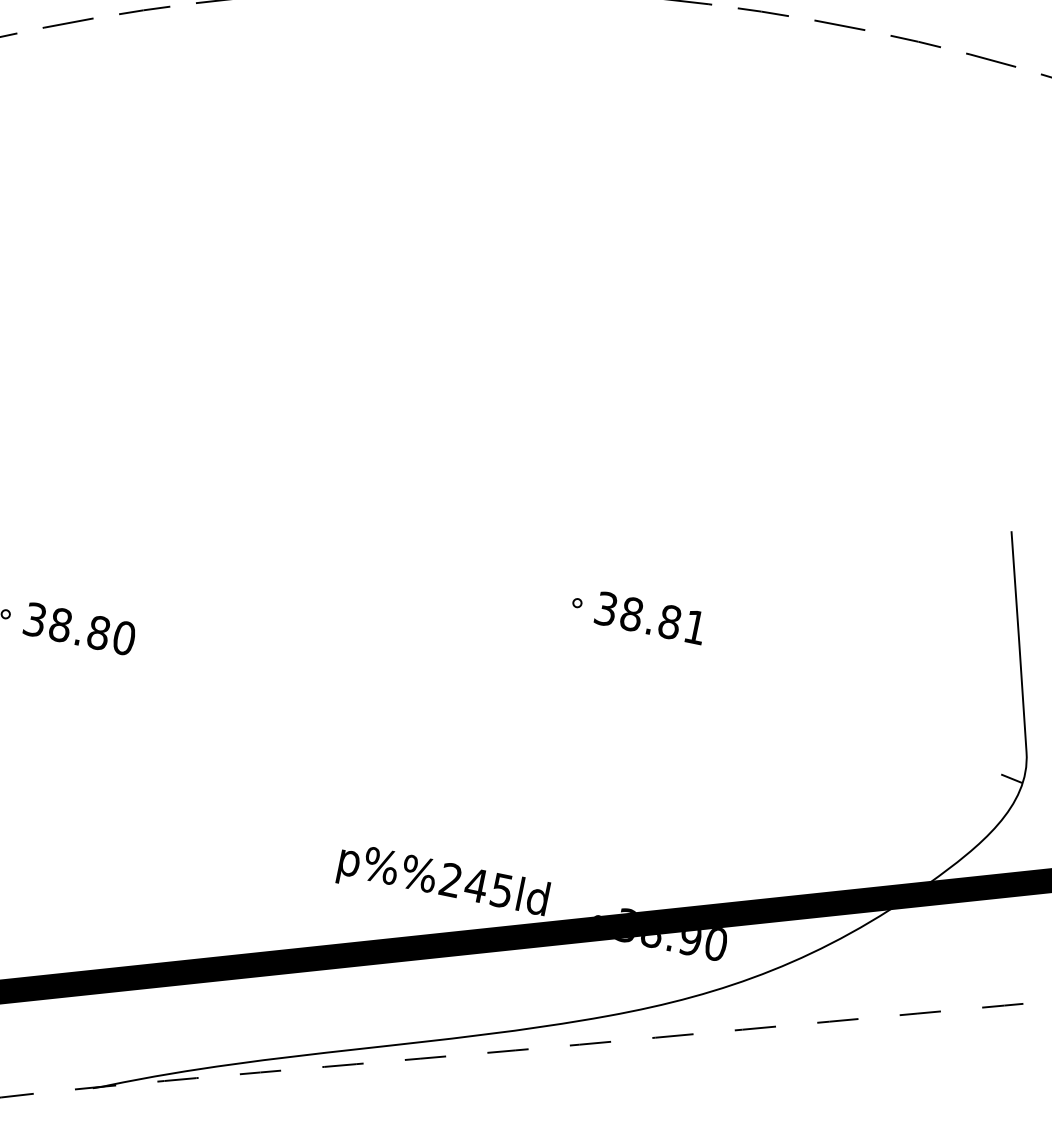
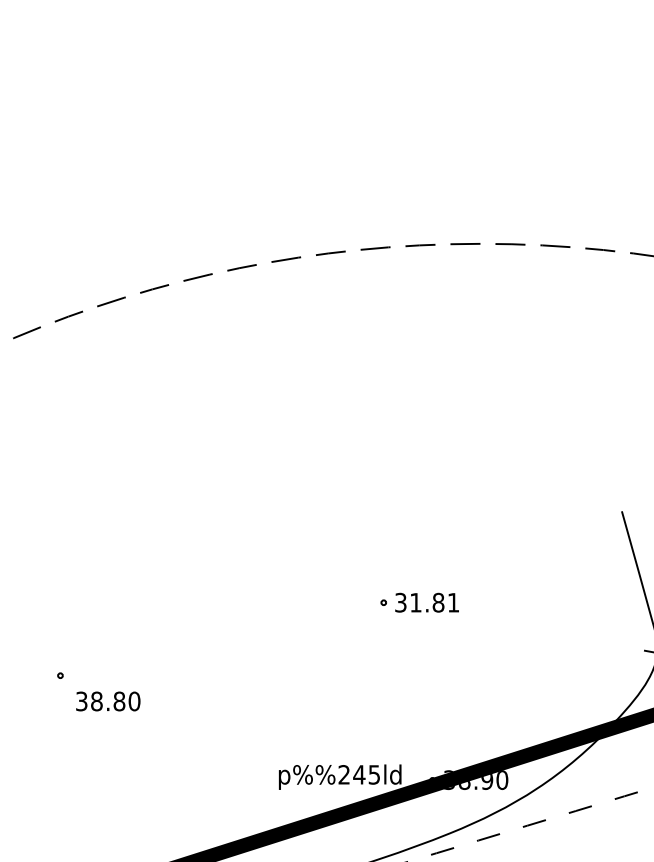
text: (631, 613) -> (415, 602), 38.81 -> 31.81
text: (80, 629) -> (108, 701), moved

